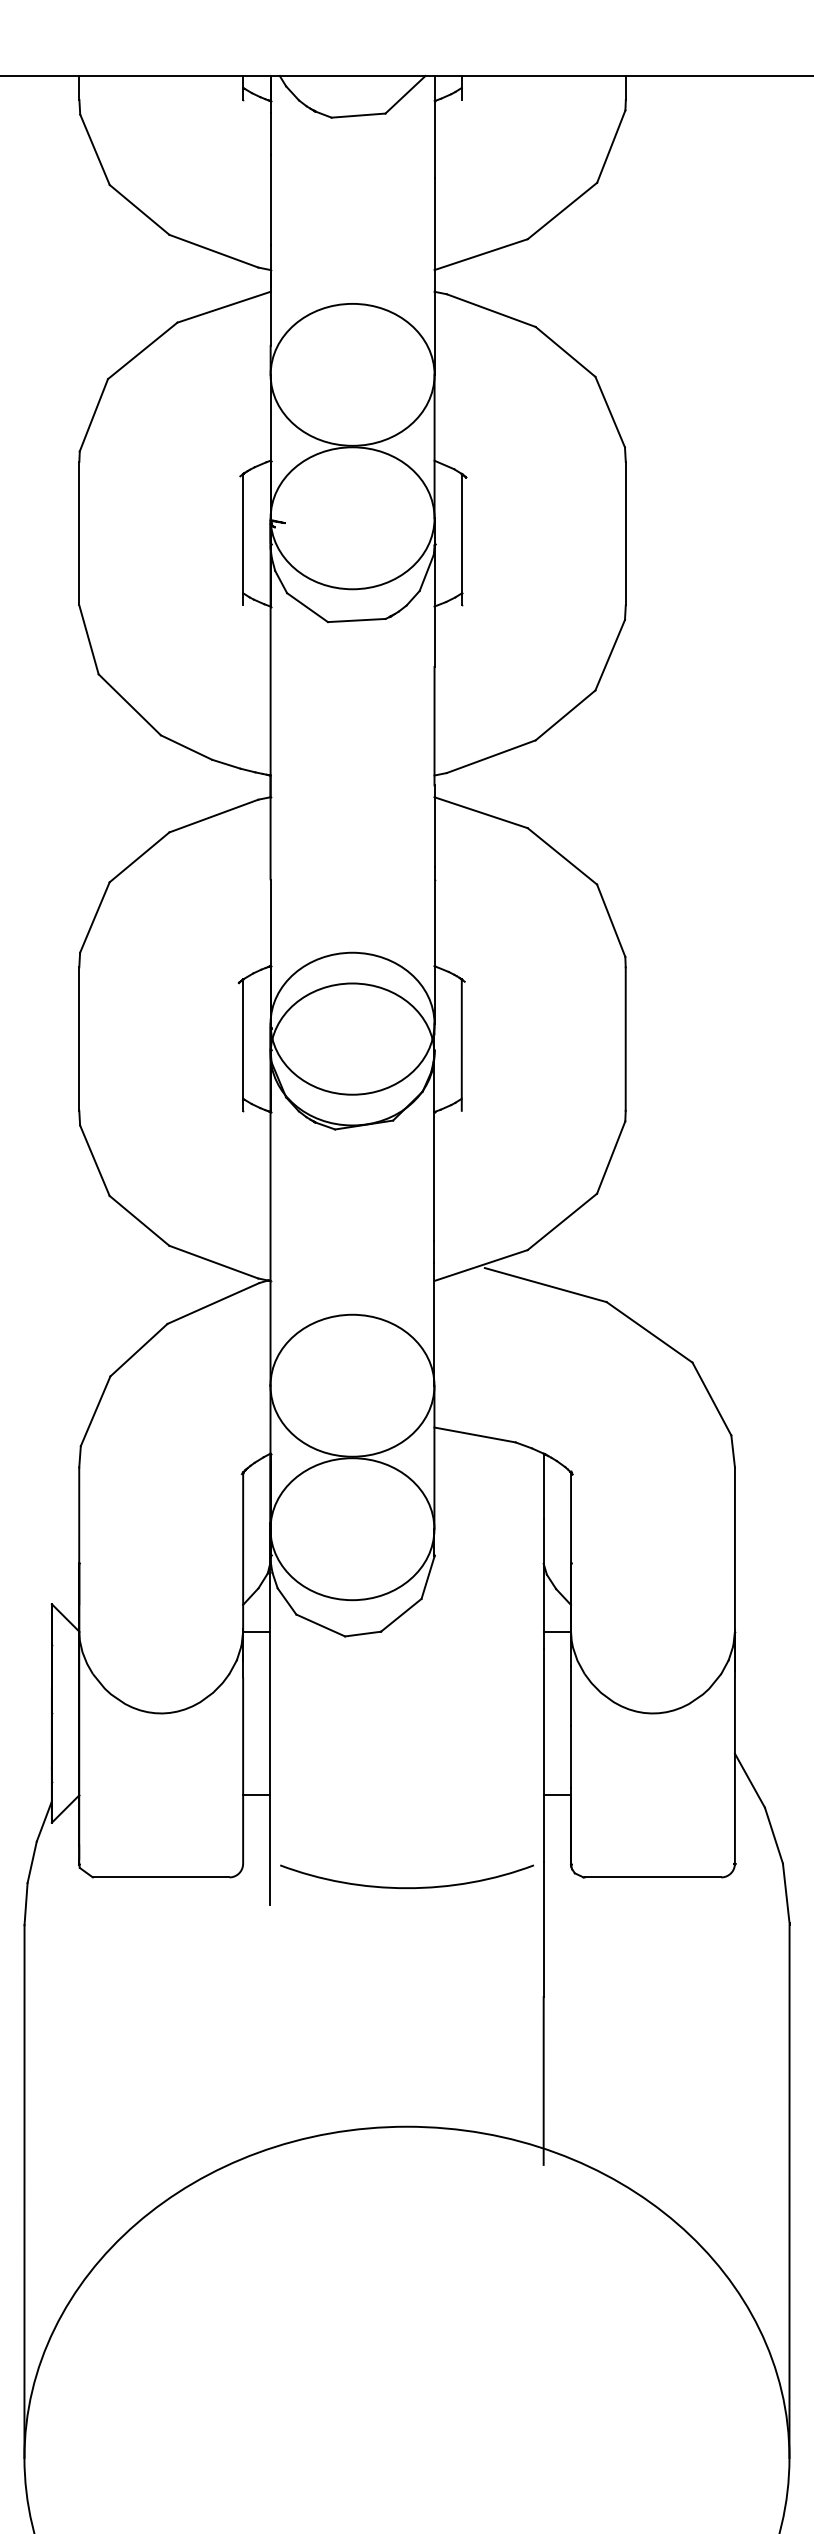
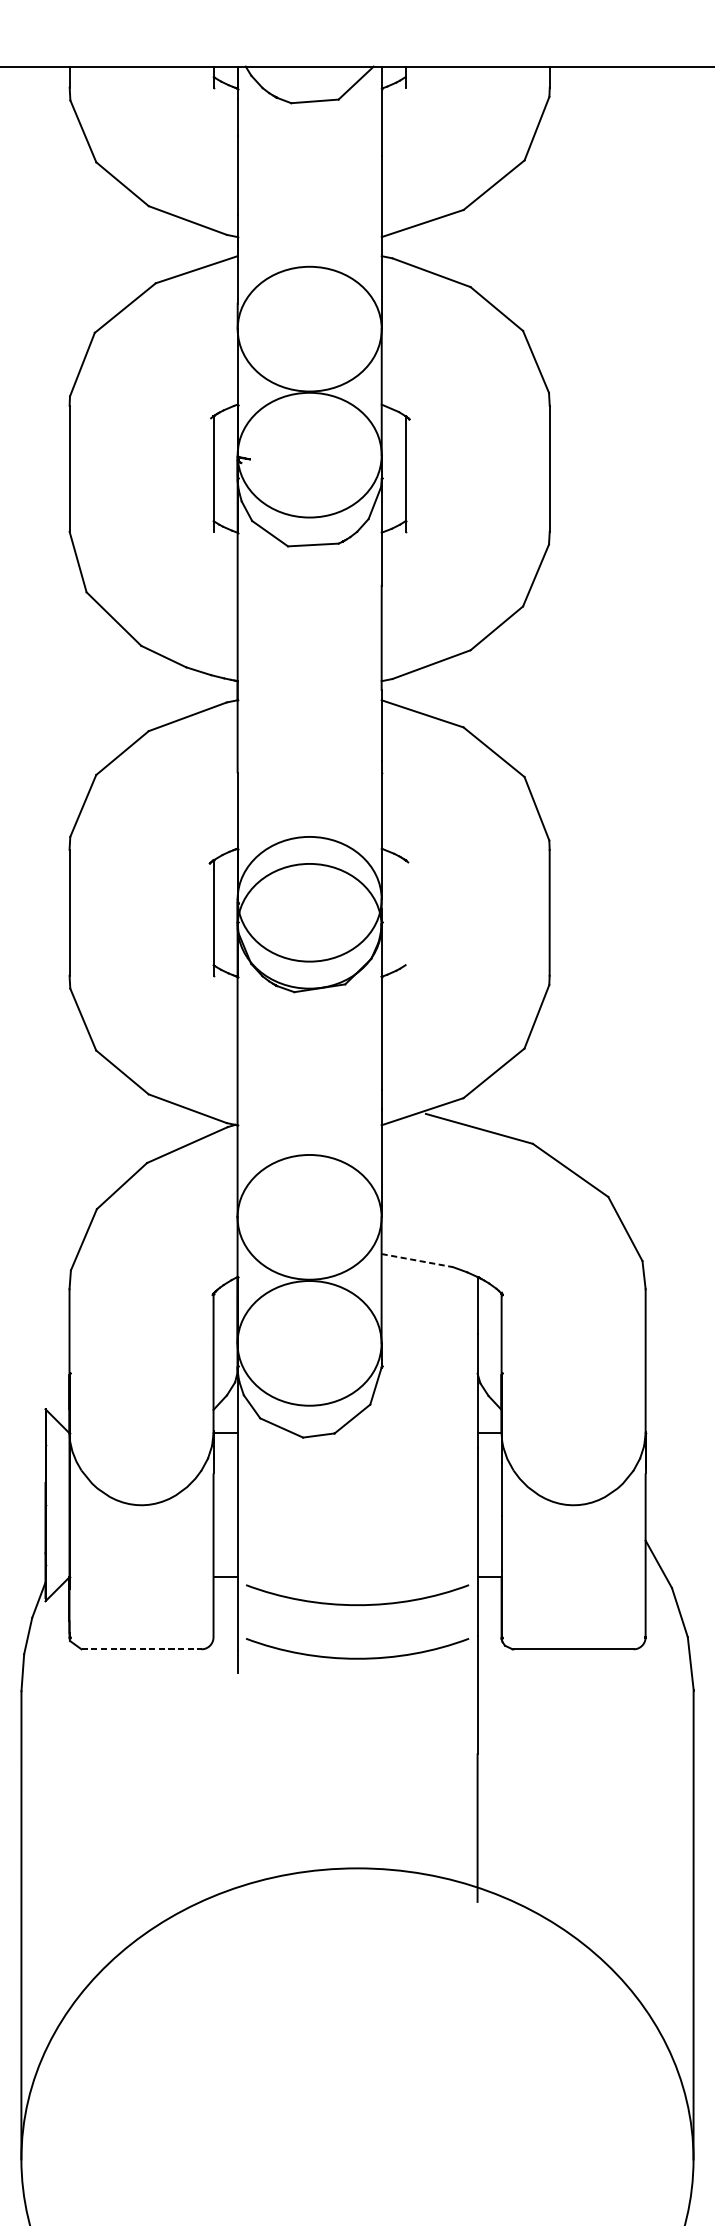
line: (461, 1044) -> (405, 917), removed
line: (475, 1435) -> (417, 1261), solid -> dashed
curve: (406, 1826) -> (357, 1604), added
line: (161, 1877) -> (141, 1649), solid -> dashed

